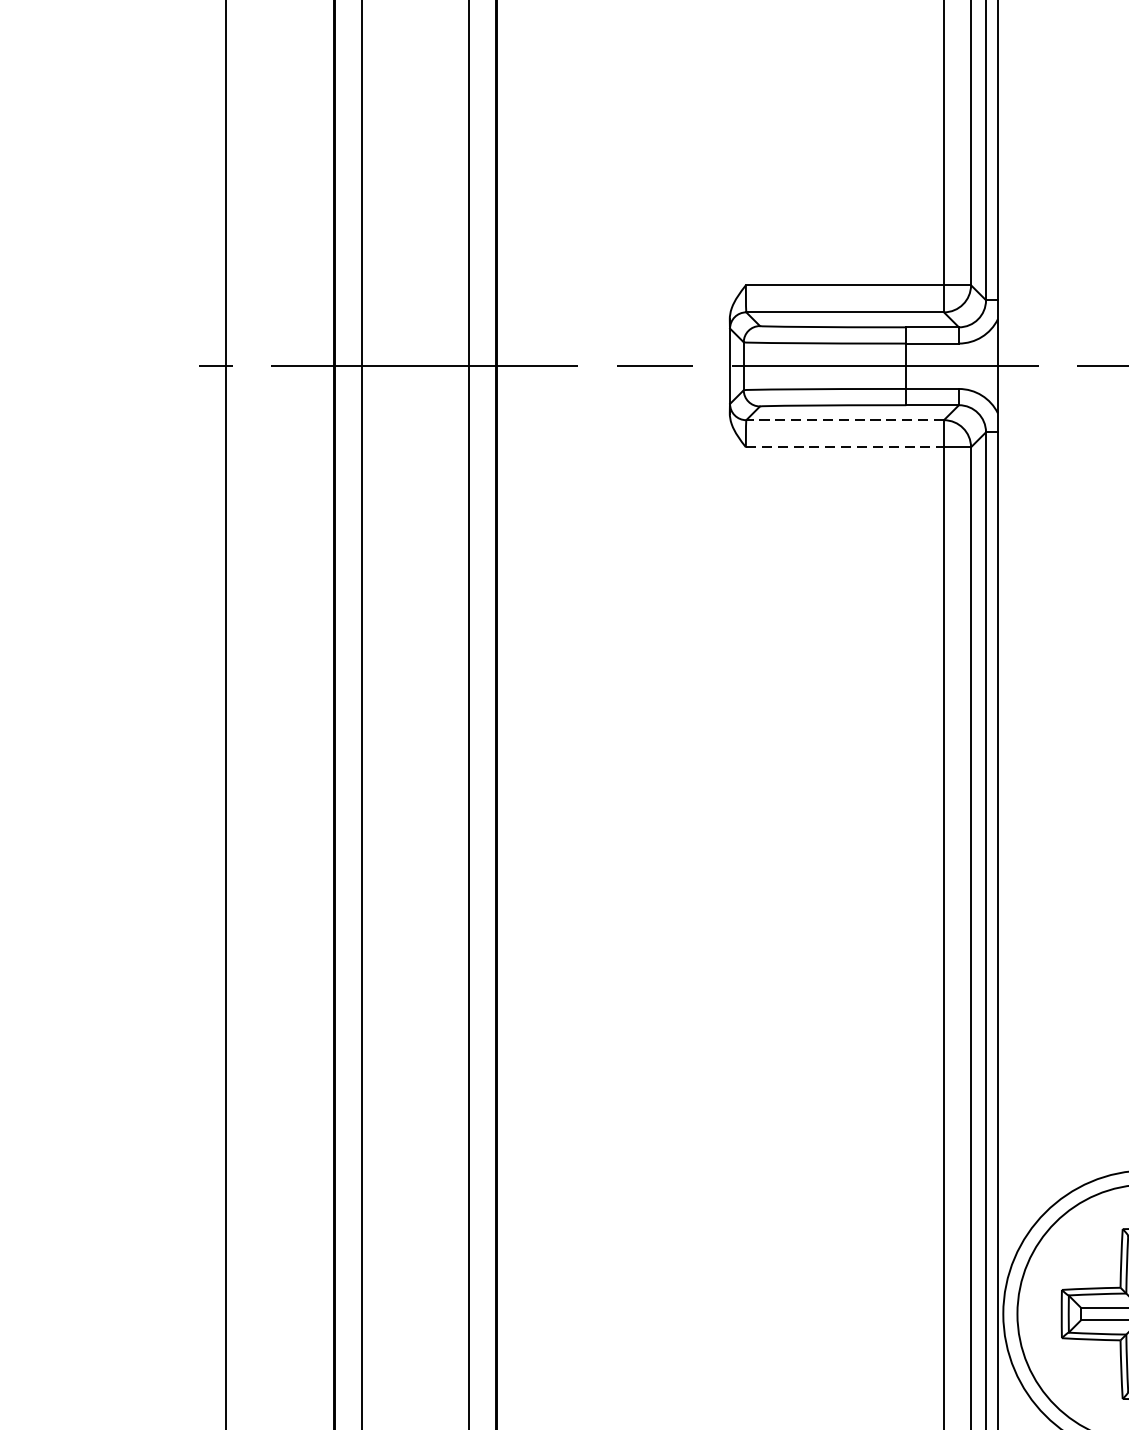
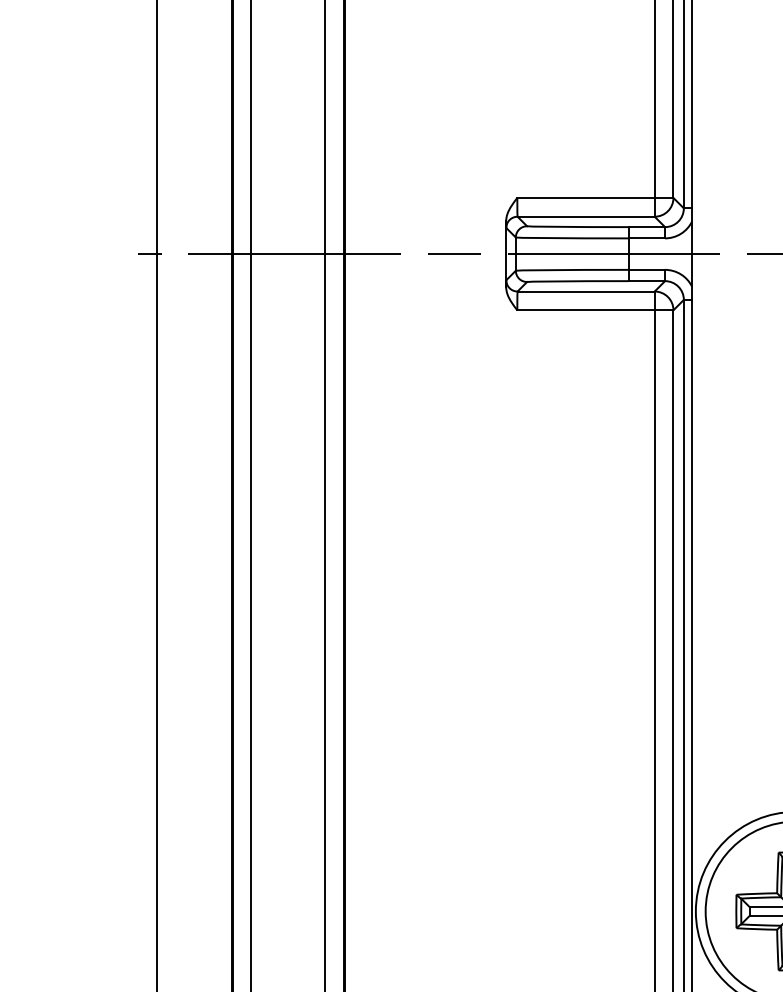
line: (845, 420) -> (586, 291), dashed -> solid
line: (845, 447) -> (586, 310), dashed -> solid

